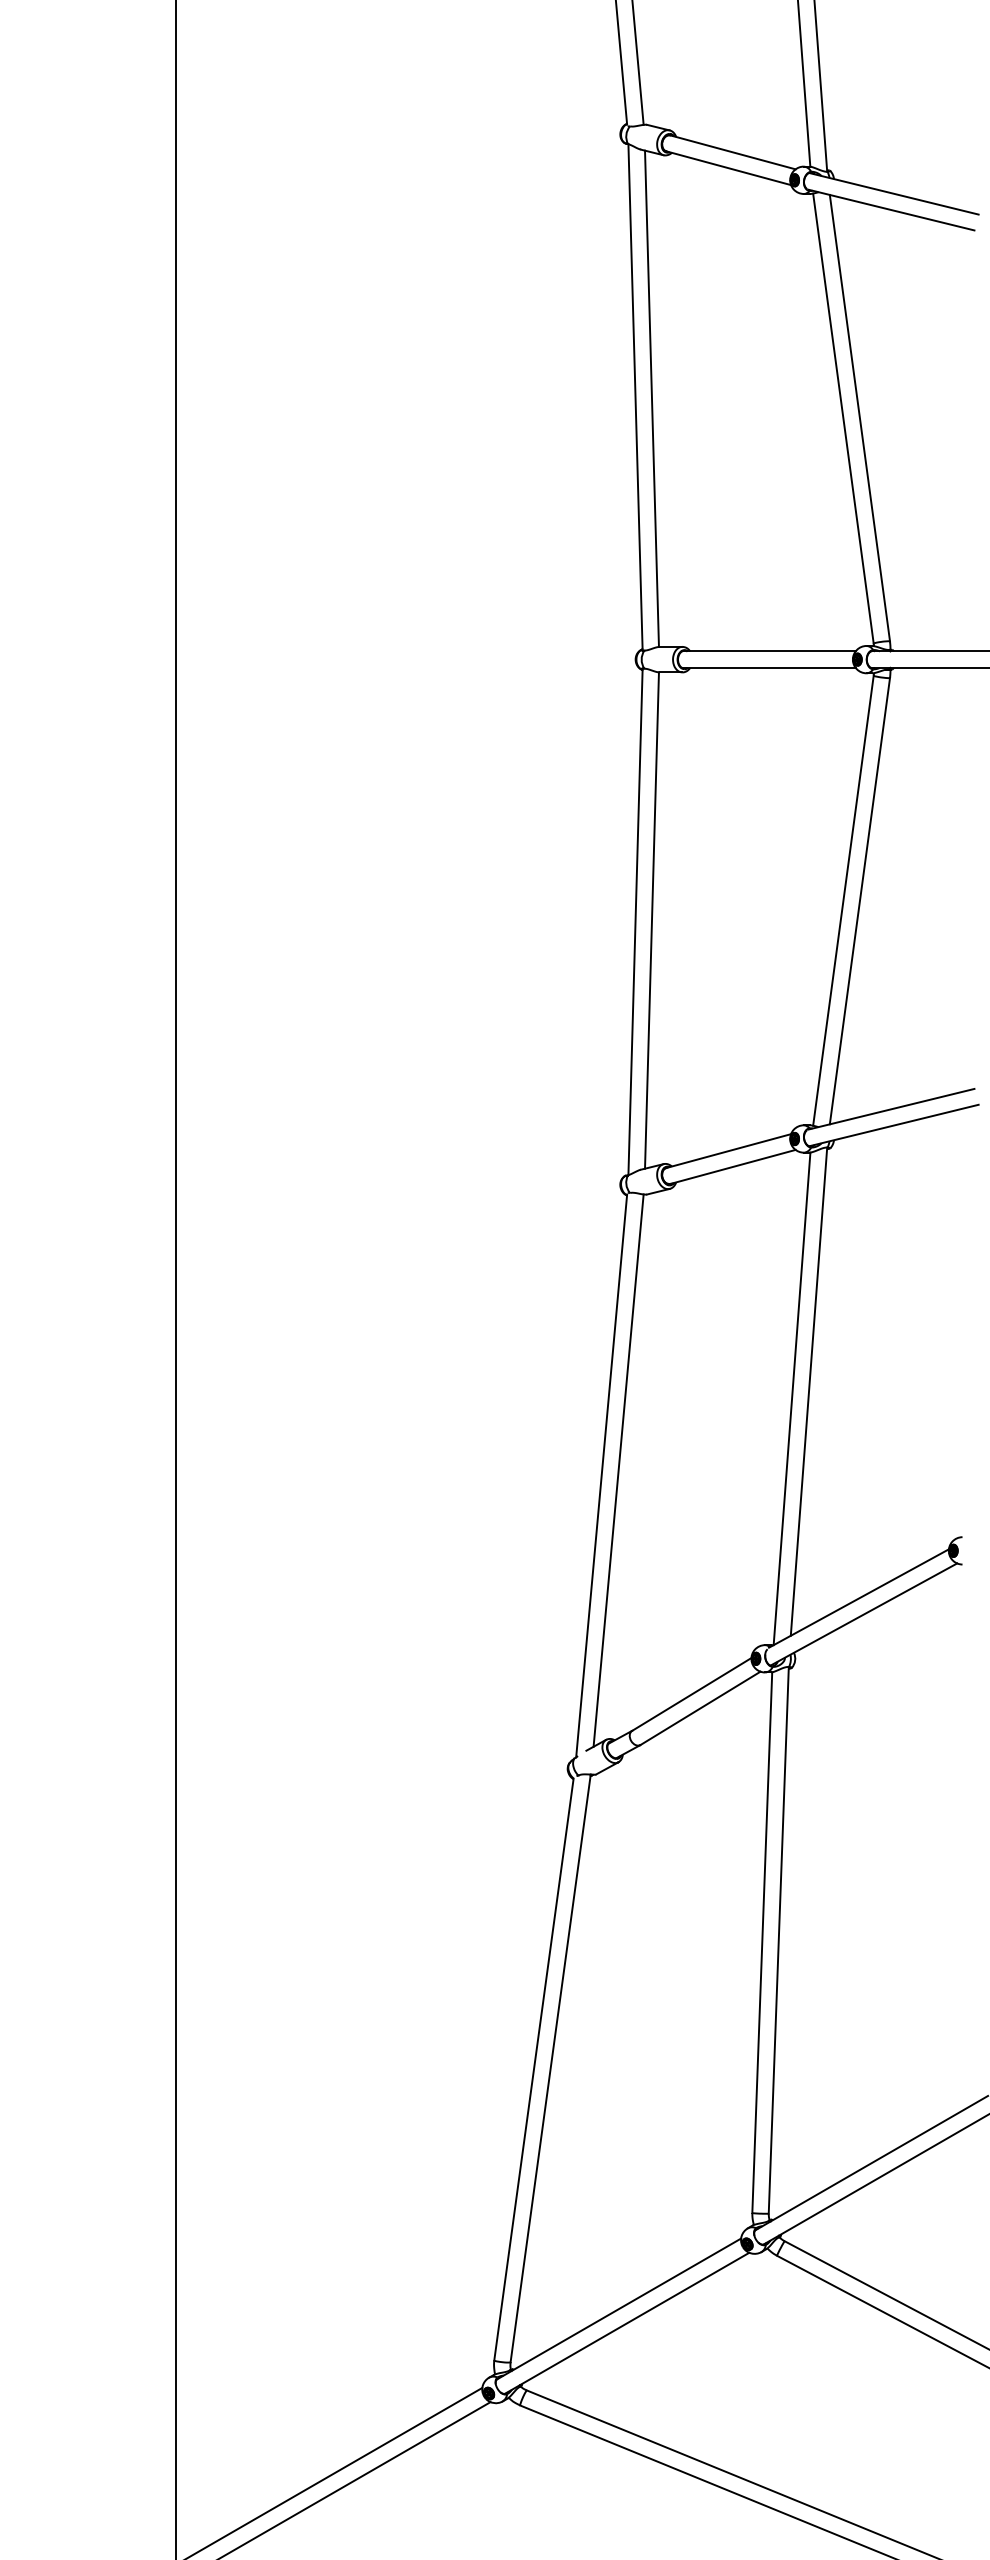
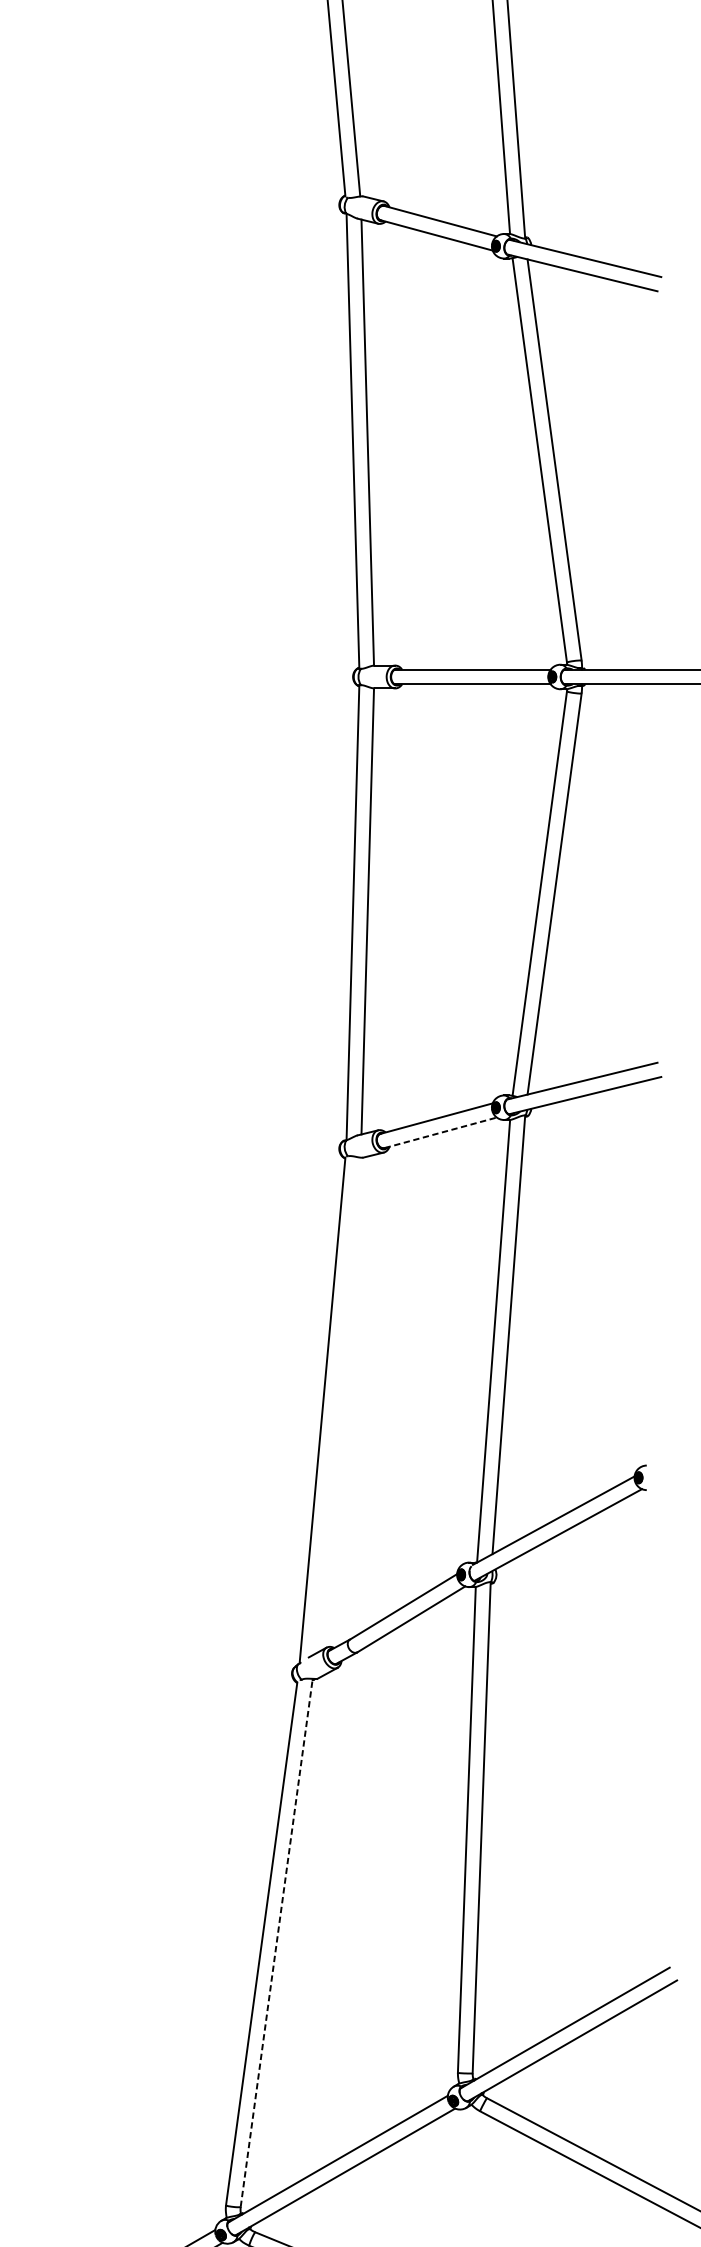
line: (733, 1166) -> (440, 1132), solid -> dashed
line: (618, 1470) -> (337, 1405), removed
line: (550, 2068) -> (276, 1942), solid -> dashed

